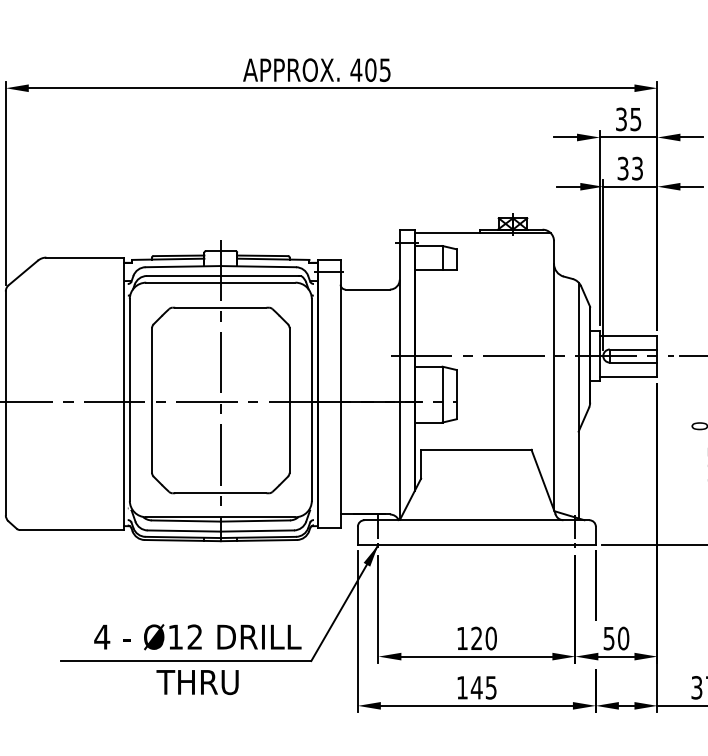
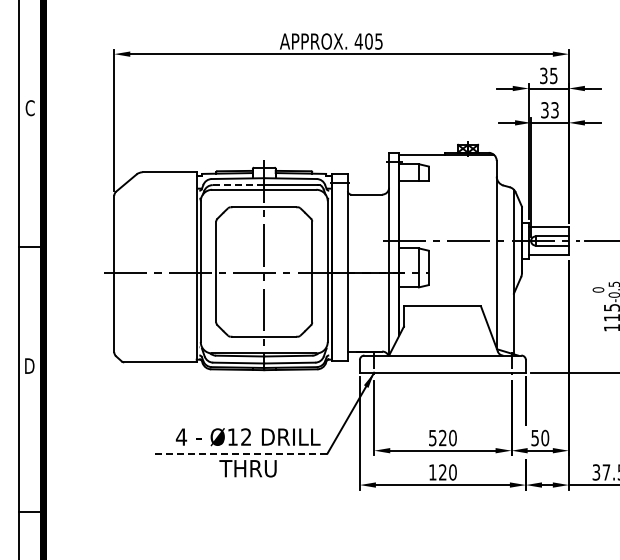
line: (183, 276) -> (238, 185), solid -> dashed
text: (461, 639) -> (432, 438), 120 -> 520
line: (185, 660) -> (239, 453), solid -> dashed
text: (483, 687) -> (447, 472), 145 -> 120

